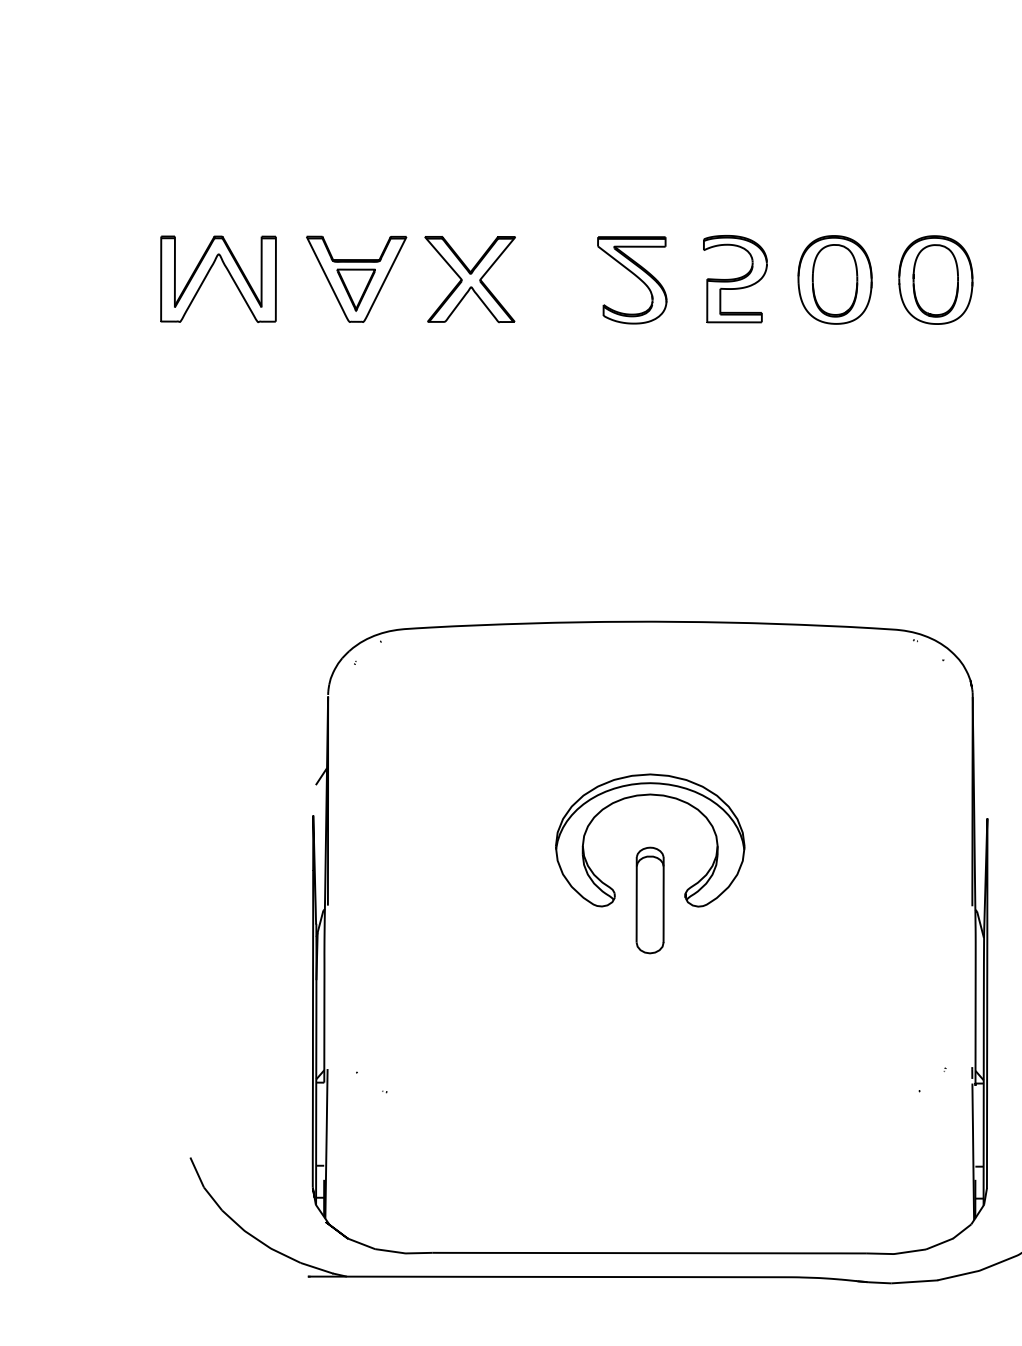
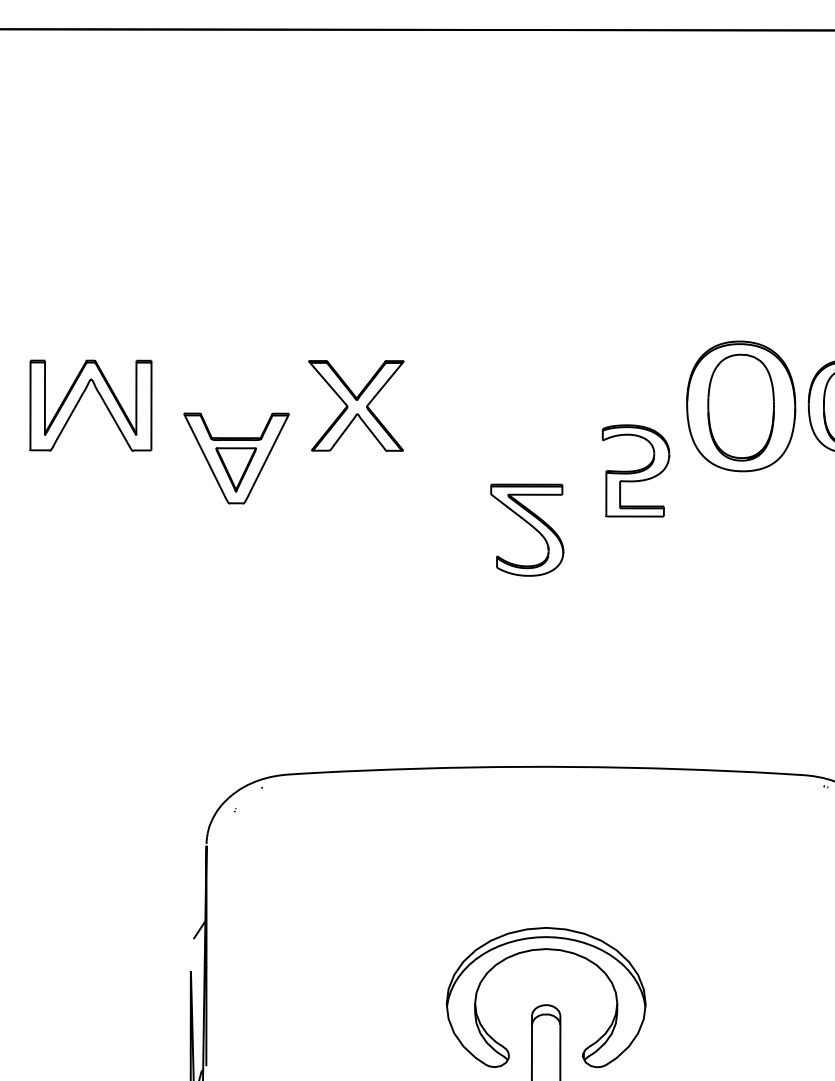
part: (356, 278) -> (236, 457), moved
part: (735, 279) -> (636, 471), moved
part: (834, 279) -> (740, 405), size x1.4
part: (632, 280) -> (527, 530), moved

